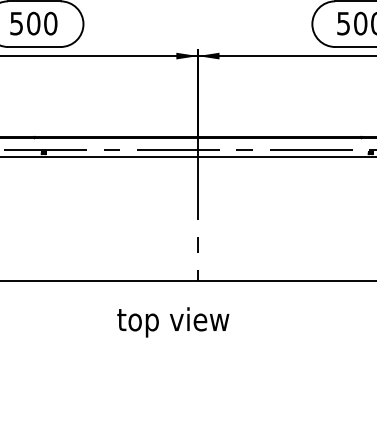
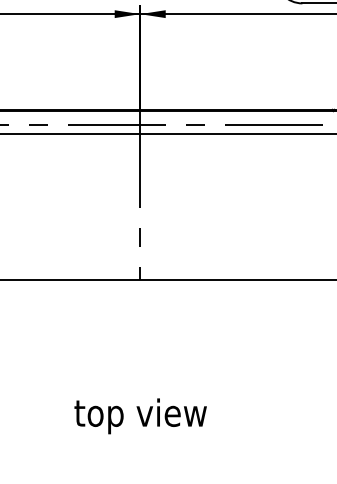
text: (173, 322) -> (140, 416), moved

